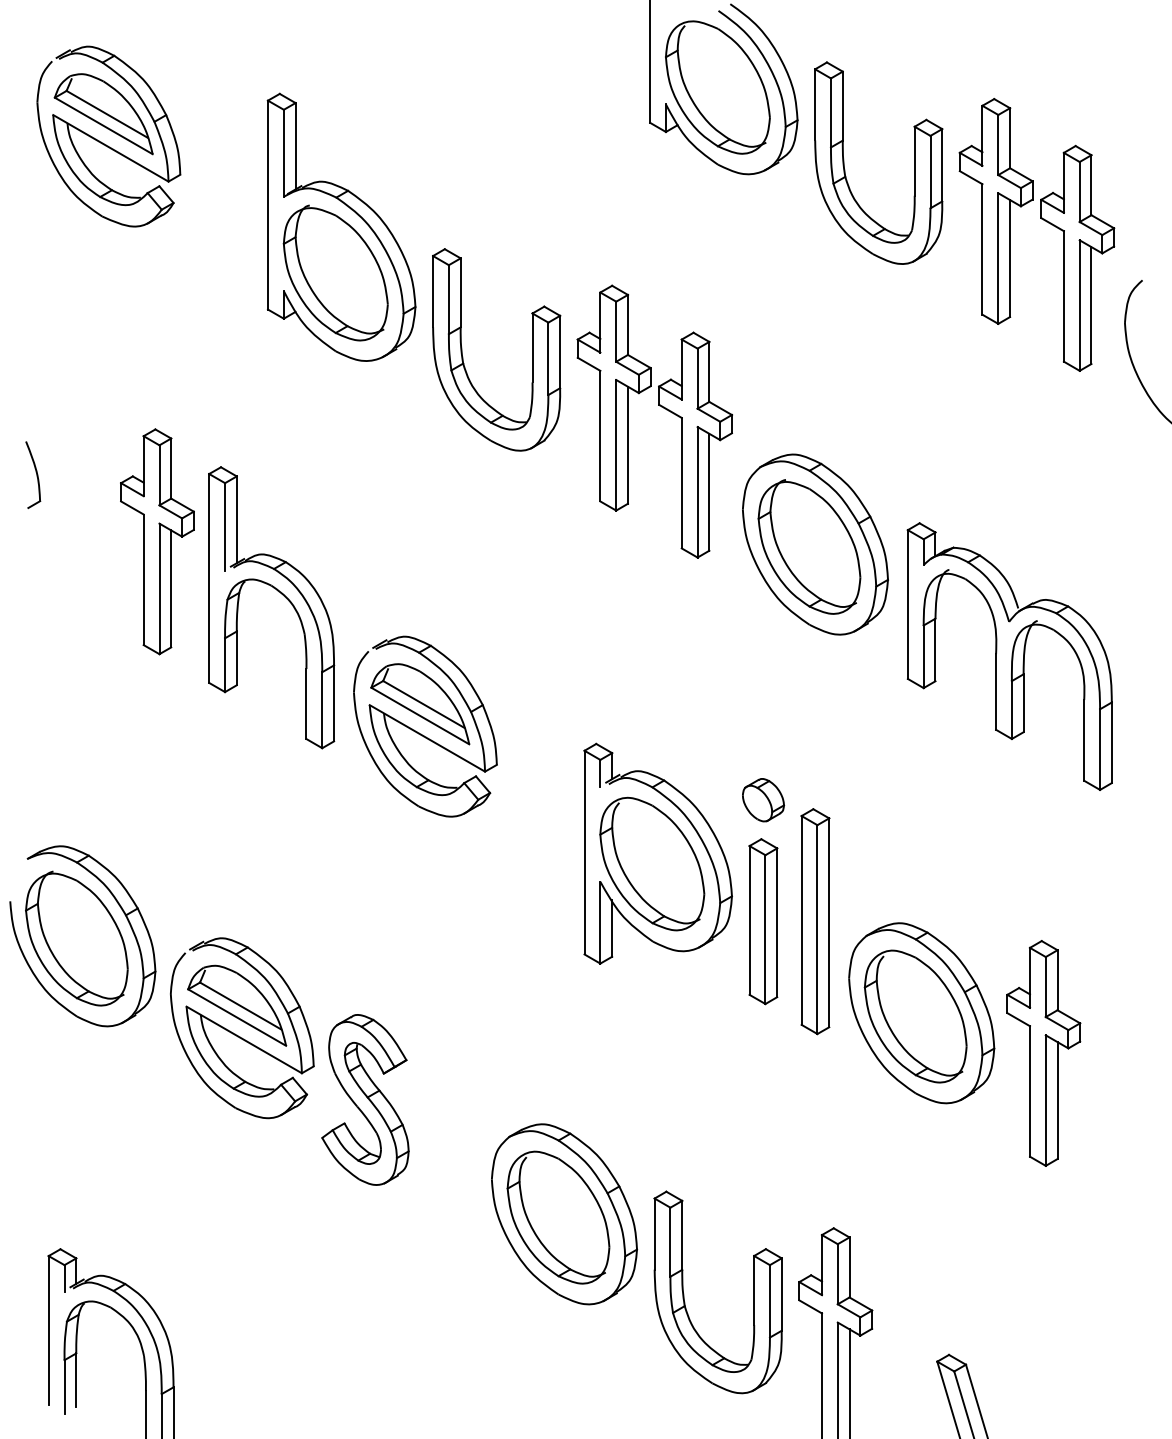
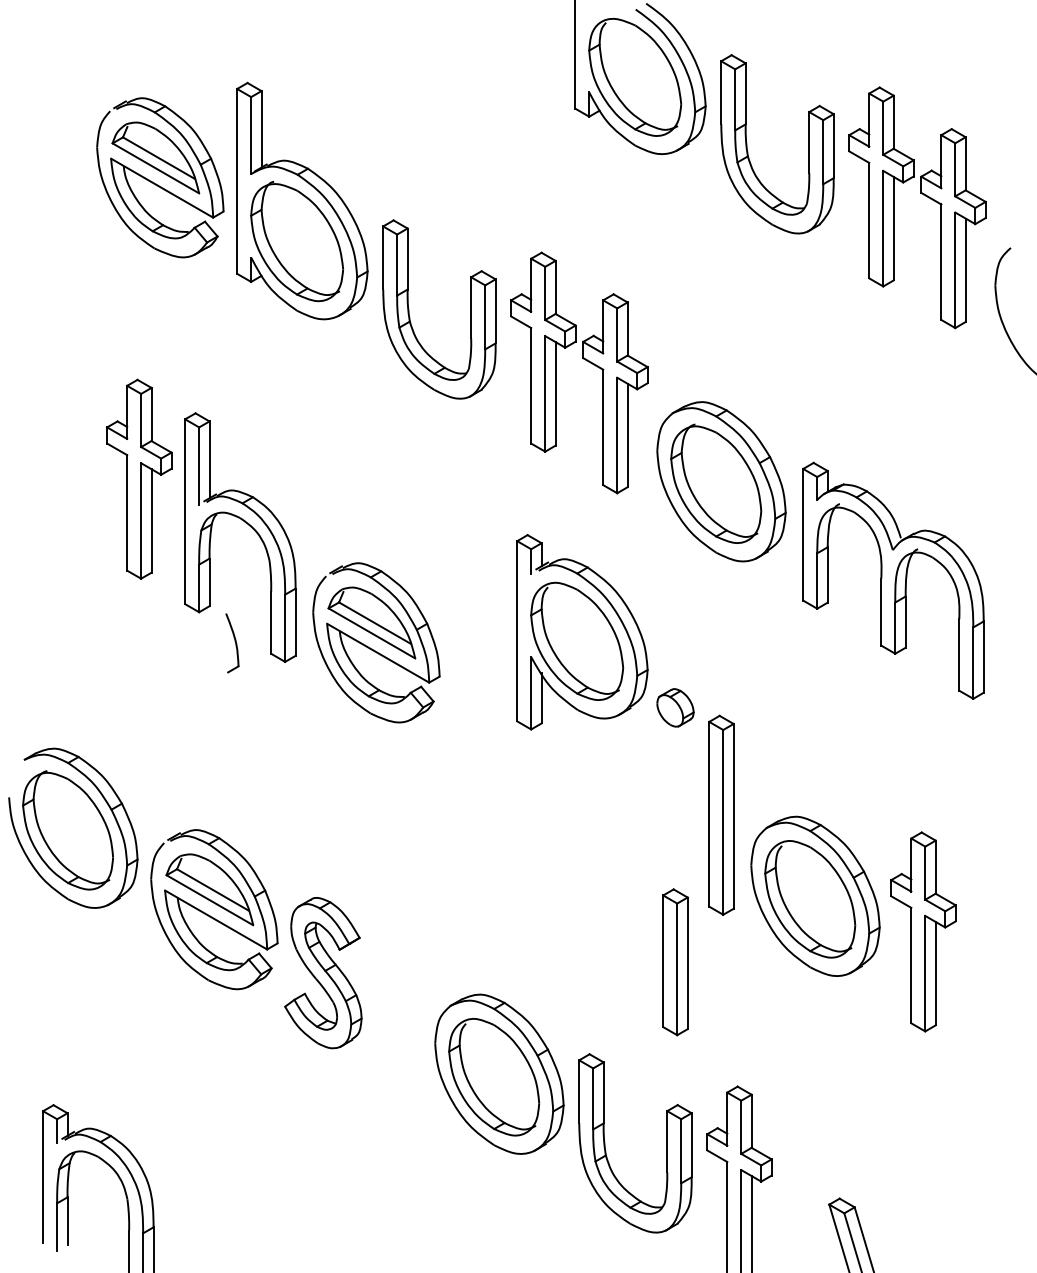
part: (109, 136) -> (160, 177), moved
part: (33, 475) -> (232, 643), moved
part: (658, 854) -> (582, 632), moved
part: (763, 921) -> (675, 962), moved

